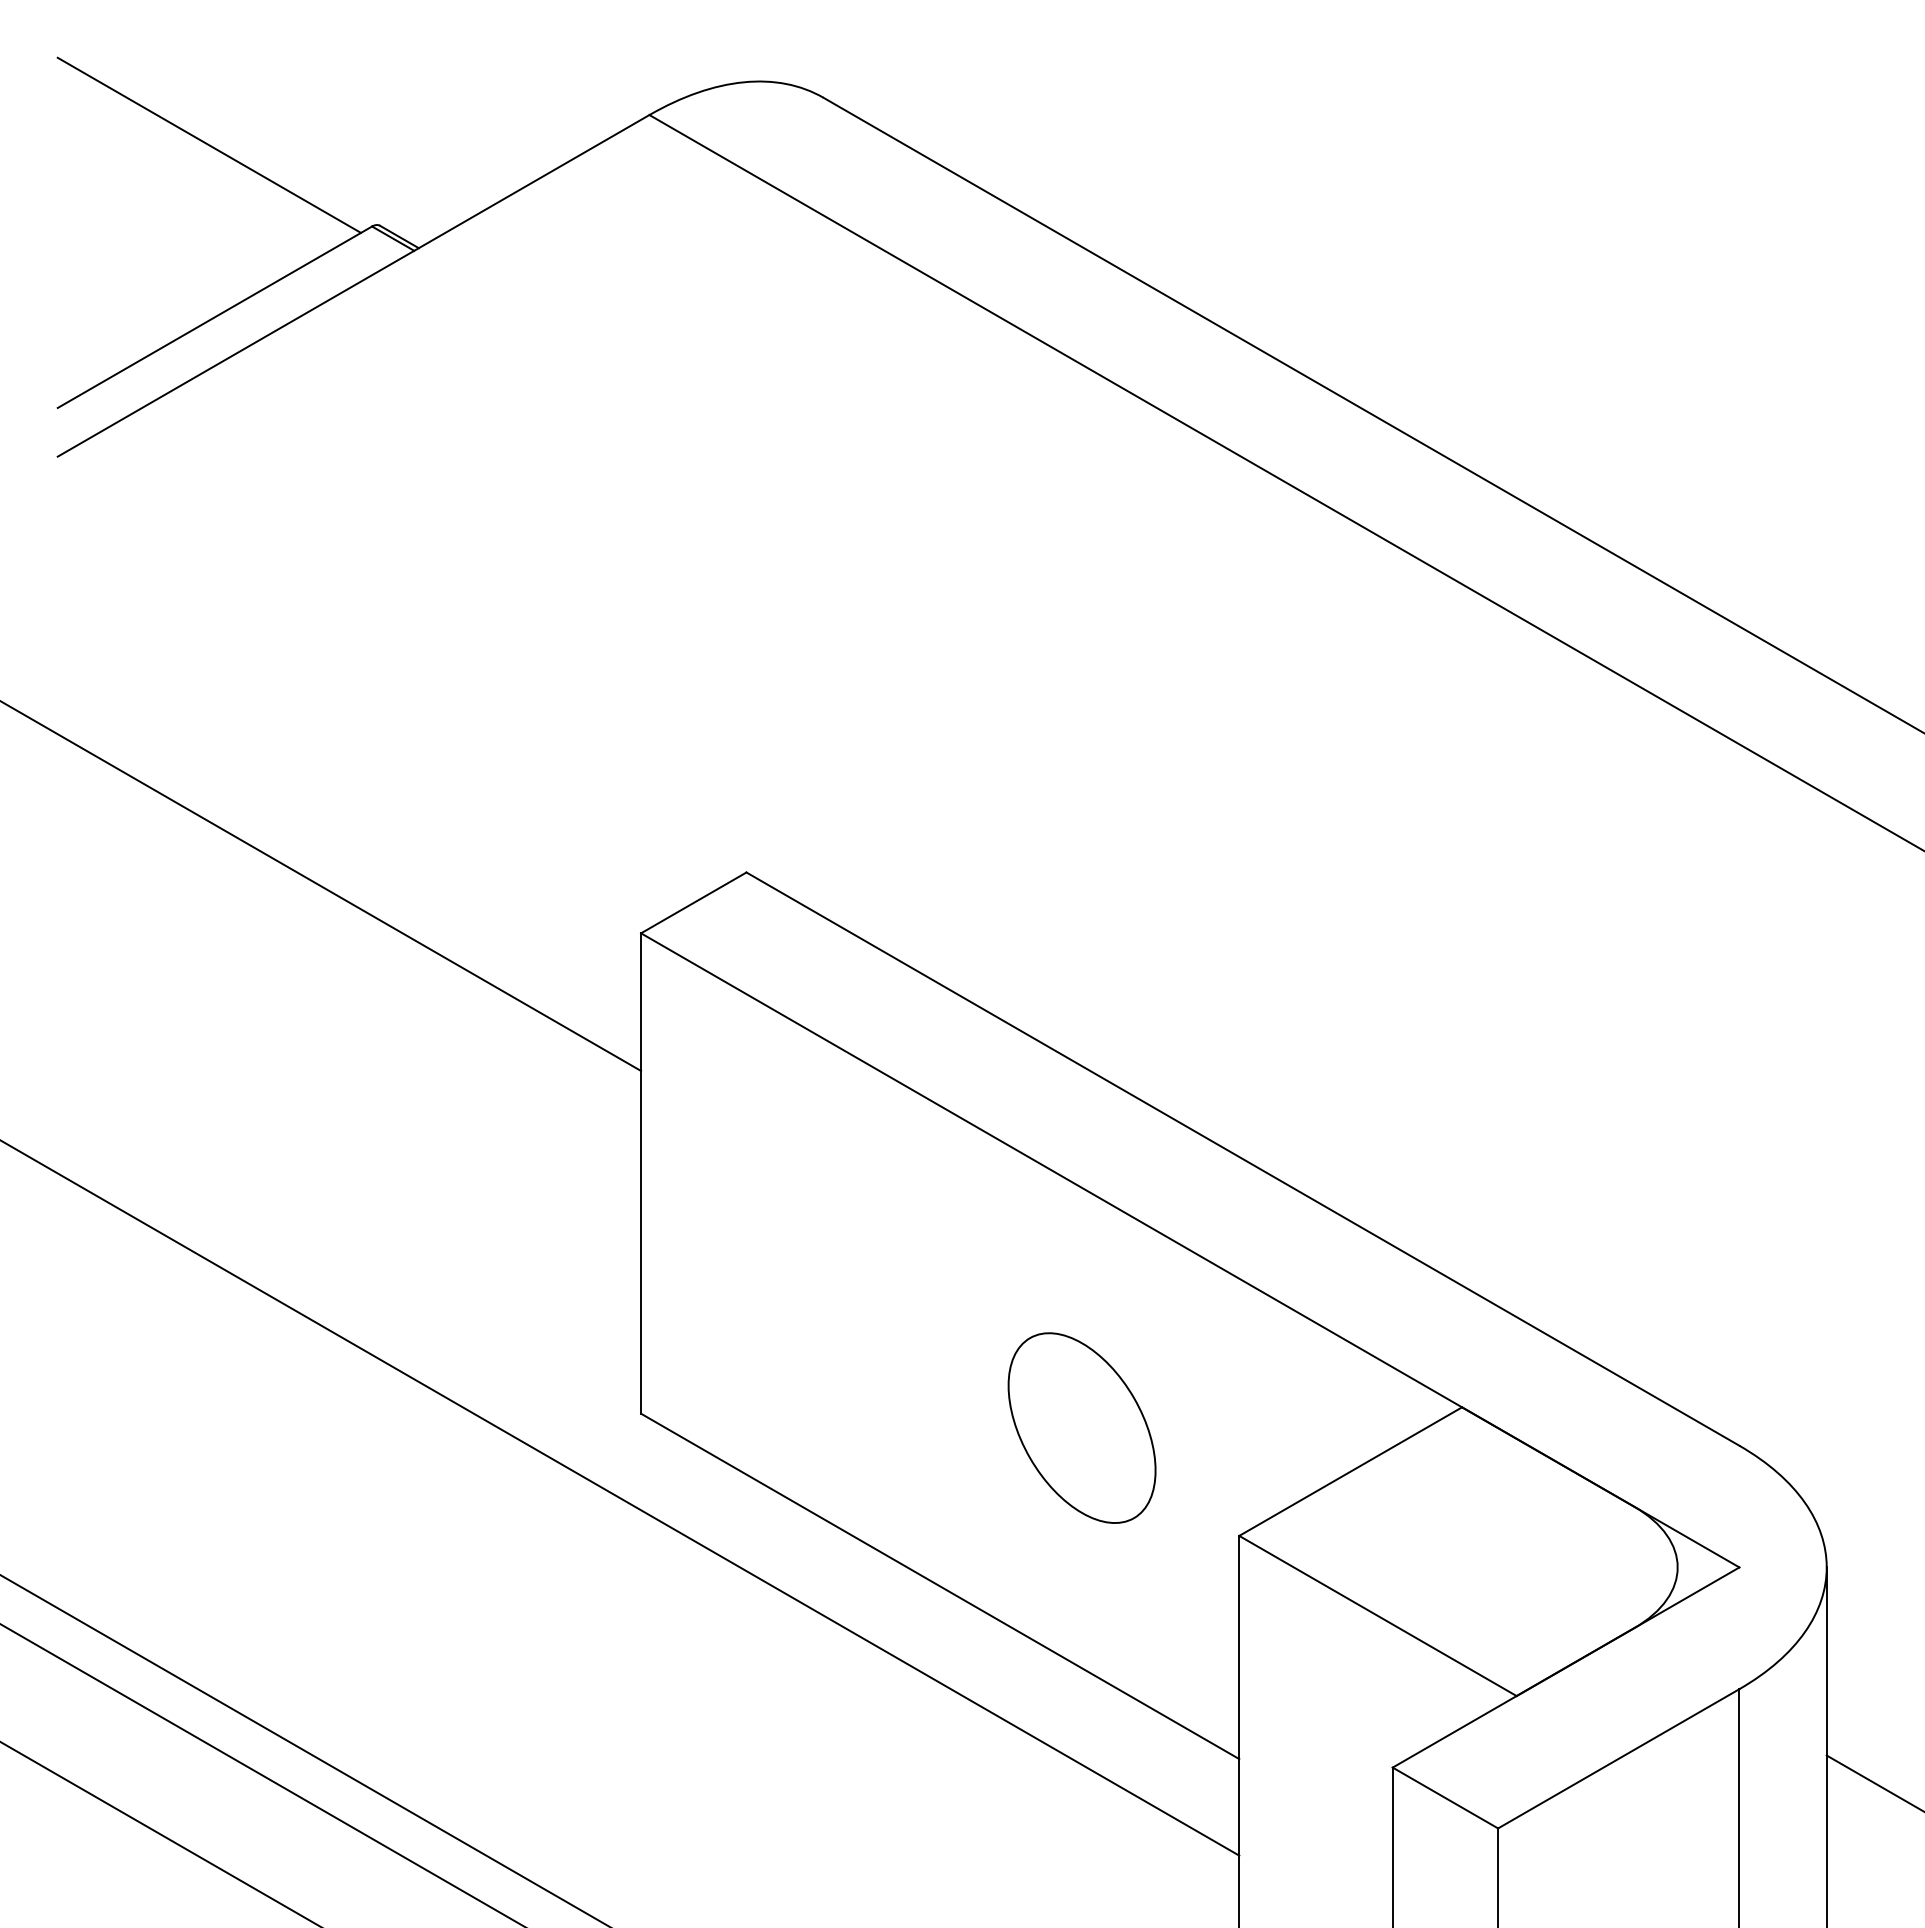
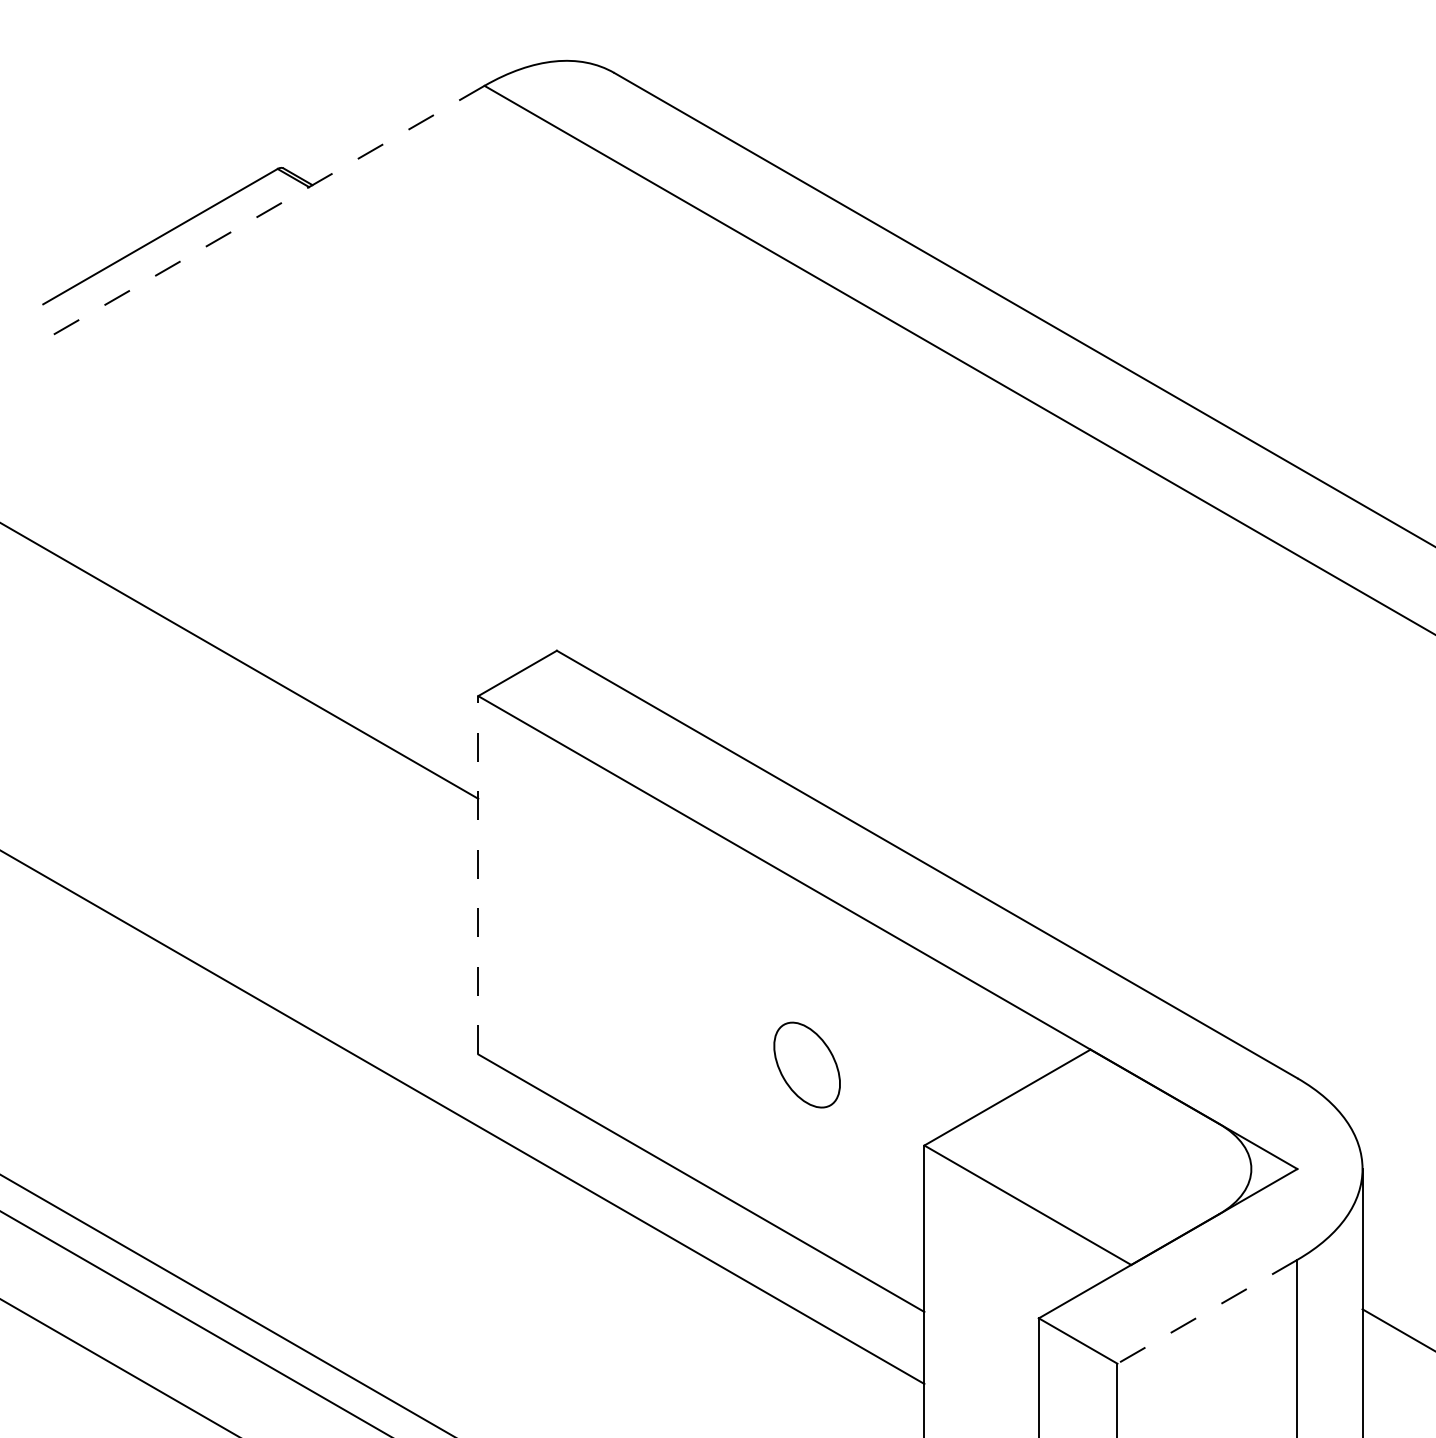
line: (209, 144) -> (156, 107), removed
line: (353, 285) -> (263, 212), solid -> dashed
line: (641, 1173) -> (478, 875), solid -> dashed
part: (1081, 1427) -> (806, 1064), size x0.6
line: (1618, 1759) -> (1207, 1312), solid -> dashed

